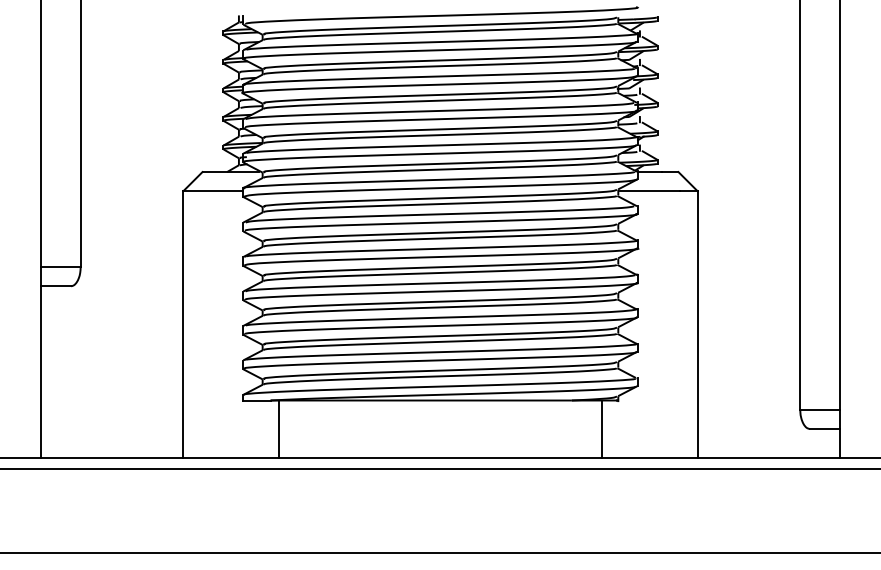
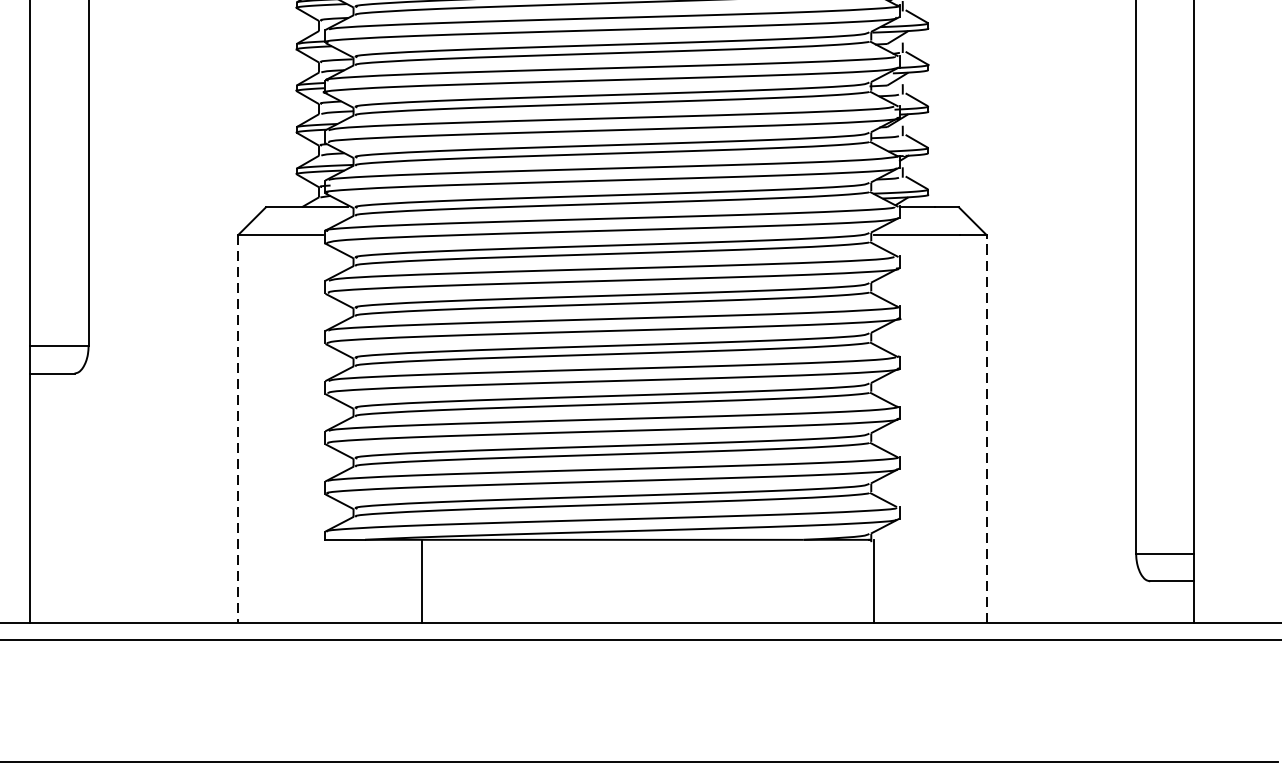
line: (697, 323) -> (986, 427), solid -> dashed
line: (183, 324) -> (238, 429), solid -> dashed
line: (278, 428) -> (421, 580), moved
line: (602, 428) -> (874, 580), moved

